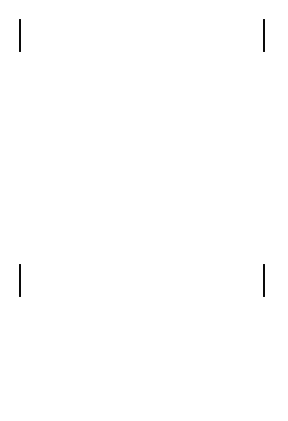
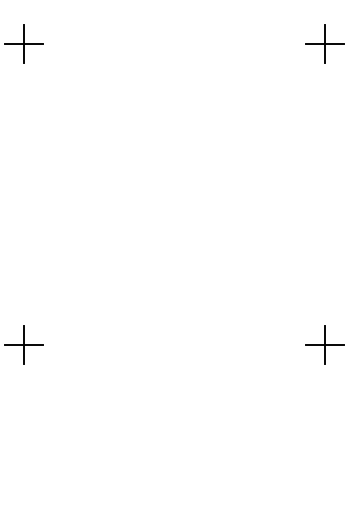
line: (19, 35) -> (24, 43), added
line: (263, 35) -> (324, 43), added
line: (19, 280) -> (24, 344), added
line: (263, 280) -> (324, 344), added

